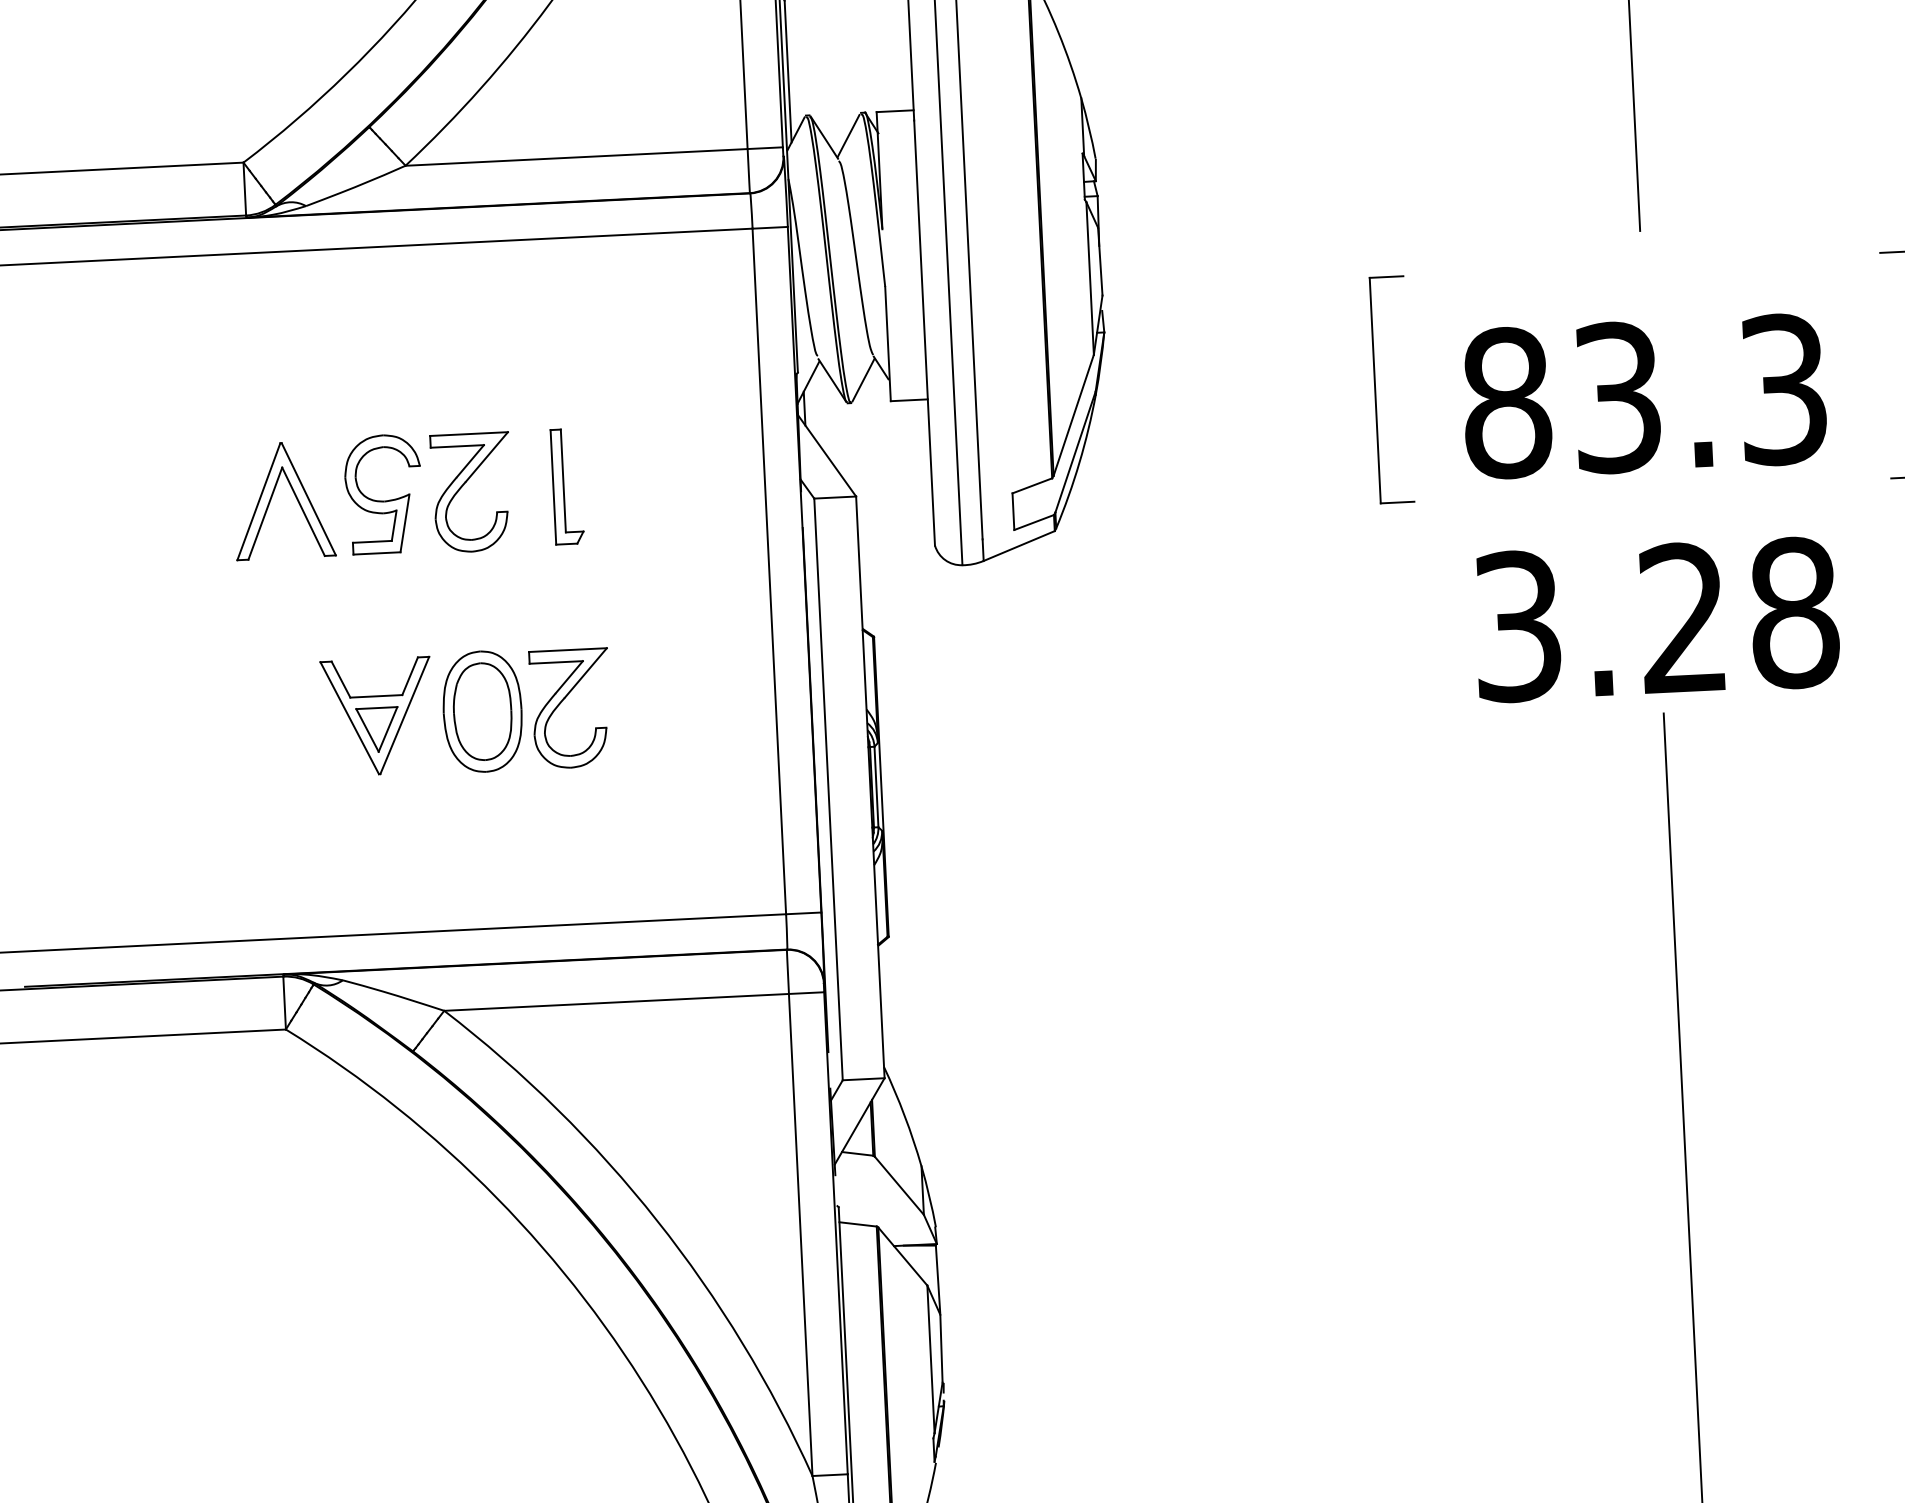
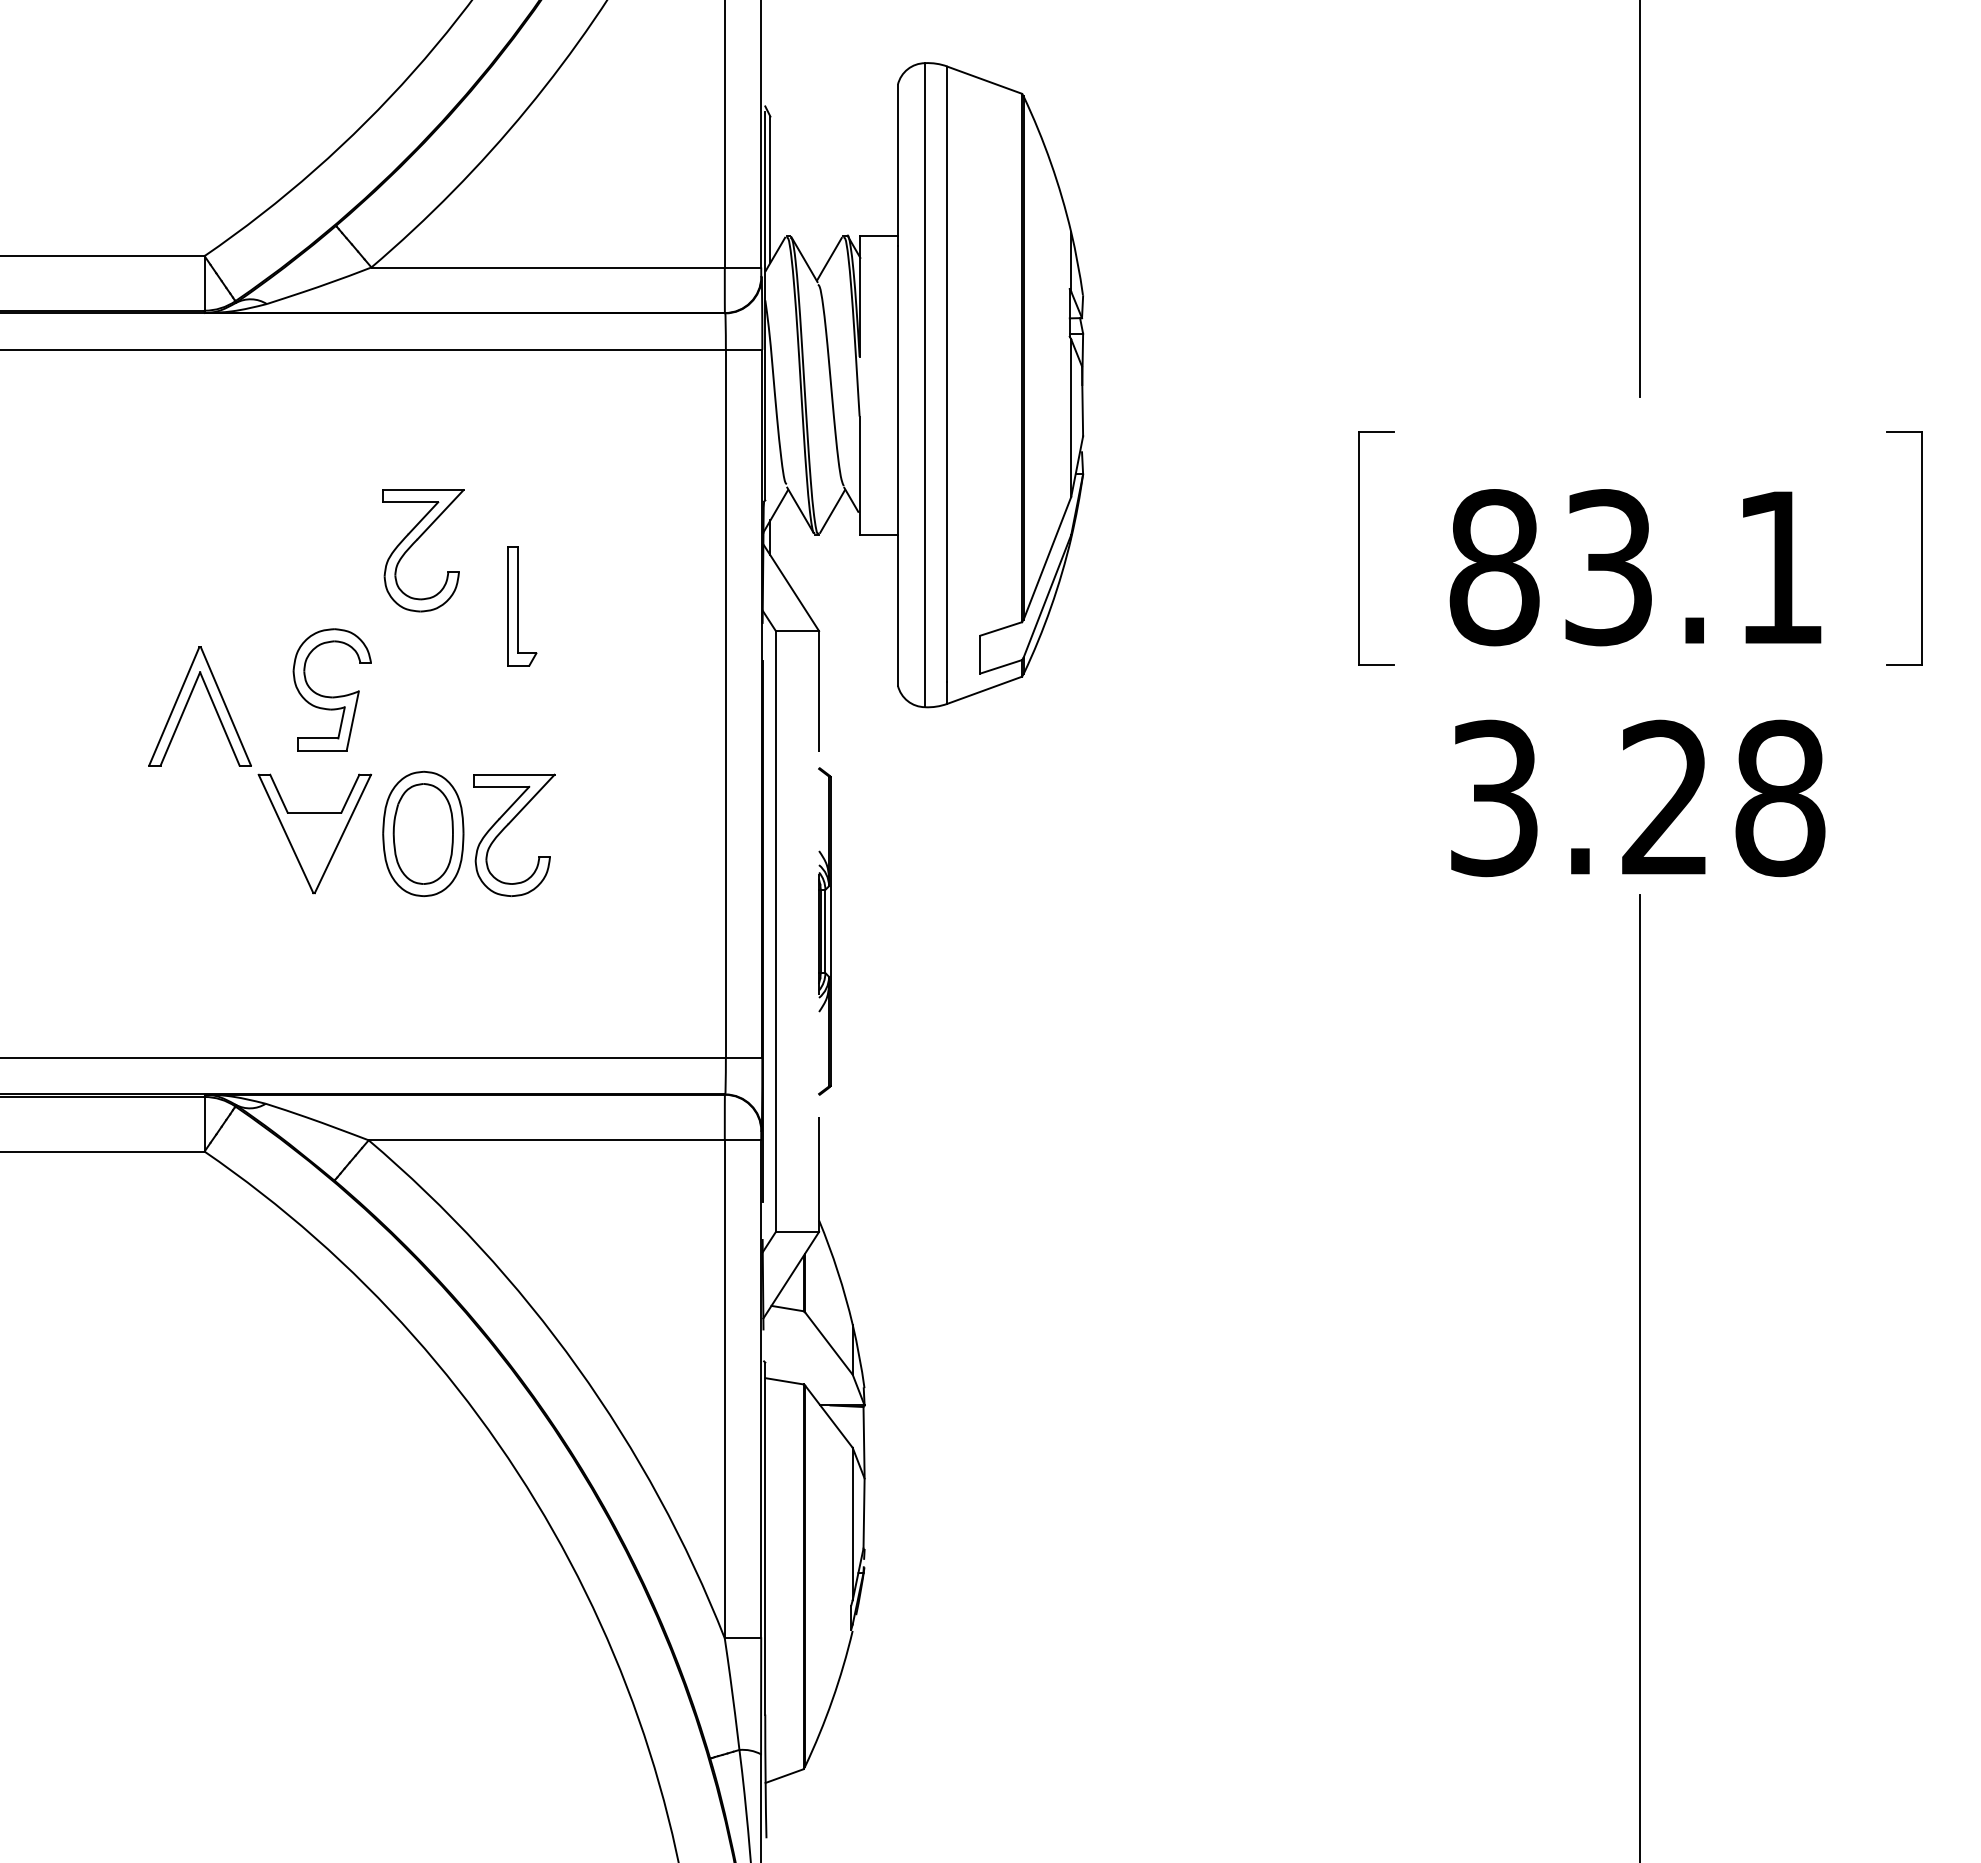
text: (1783, 389) -> (1780, 567), 83.3 -> 83.1
part: (463, 485) -> (415, 542), moved
part: (273, 495) -> (189, 700), moved
part: (383, 500) -> (331, 696), moved
part: (377, 729) -> (314, 847), removed
line: (870, 788) -> (819, 932), solid -> dashed

